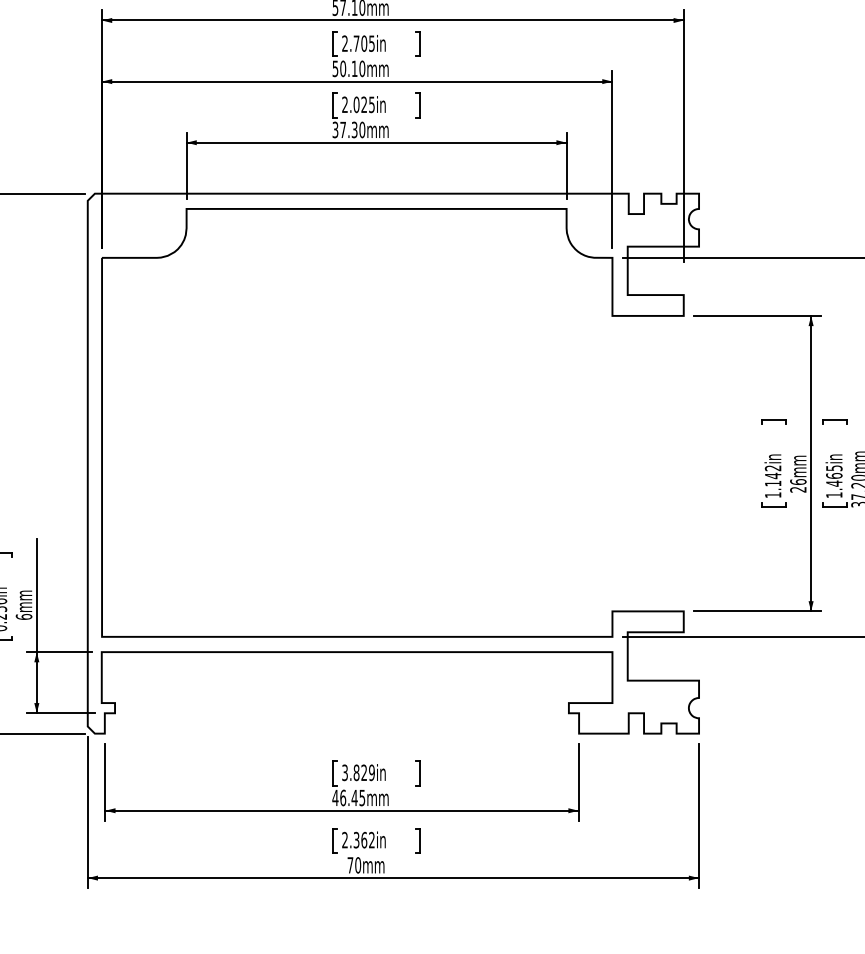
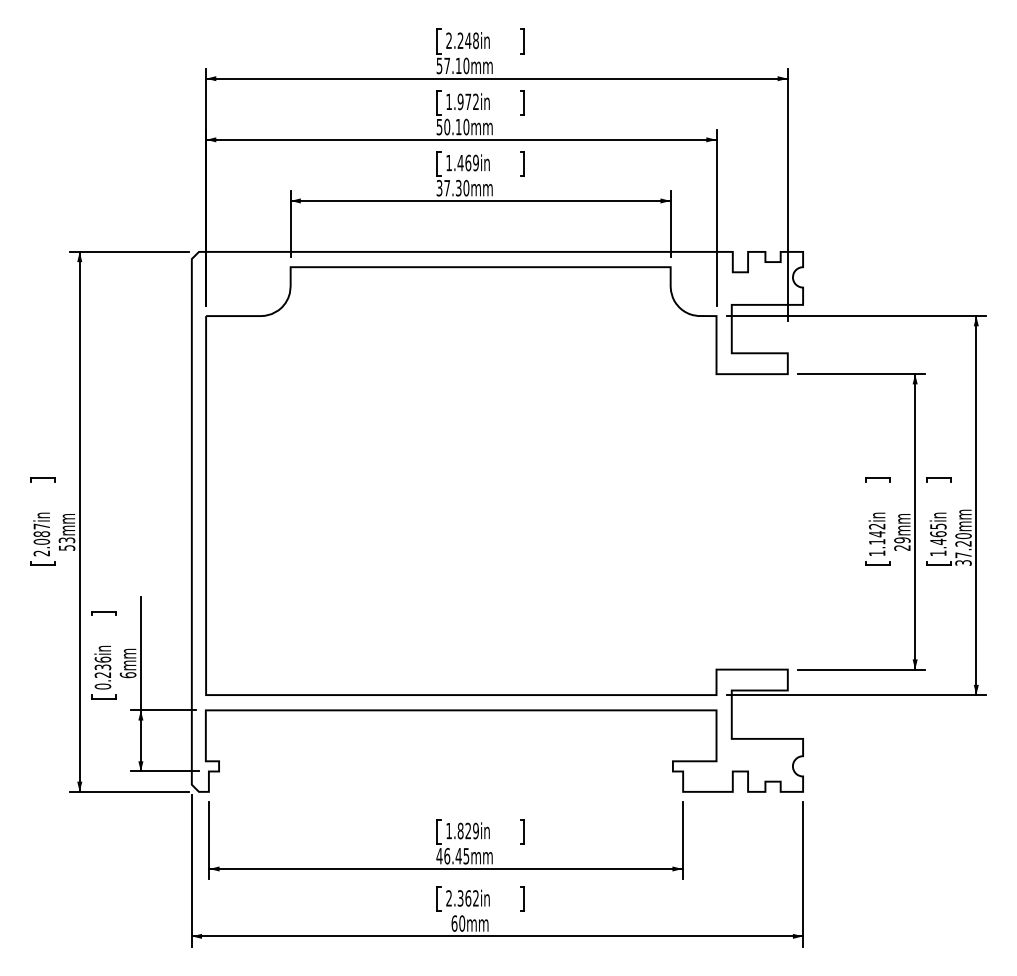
text: (358, 43) -> (462, 101), 2.705in -> 1.972in
text: (358, 104) -> (462, 162), 2.025in -> 1.469in
text: (798, 482) -> (902, 540), 26mm -> 29mm
text: (344, 772) -> (448, 830), 3.829in -> 1.829in
text: (350, 865) -> (454, 923), 70mm -> 60mm

